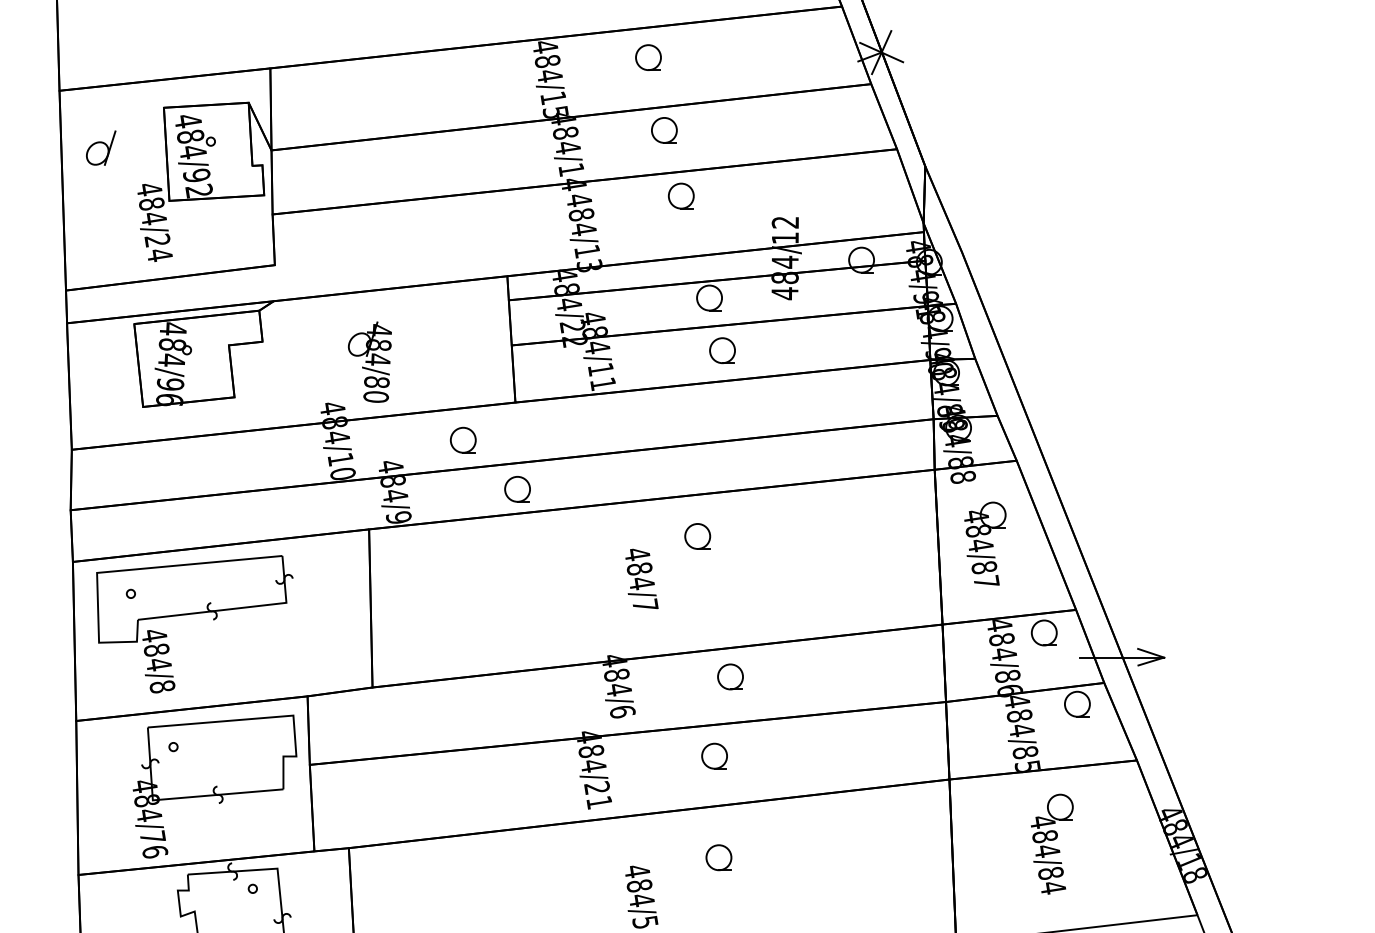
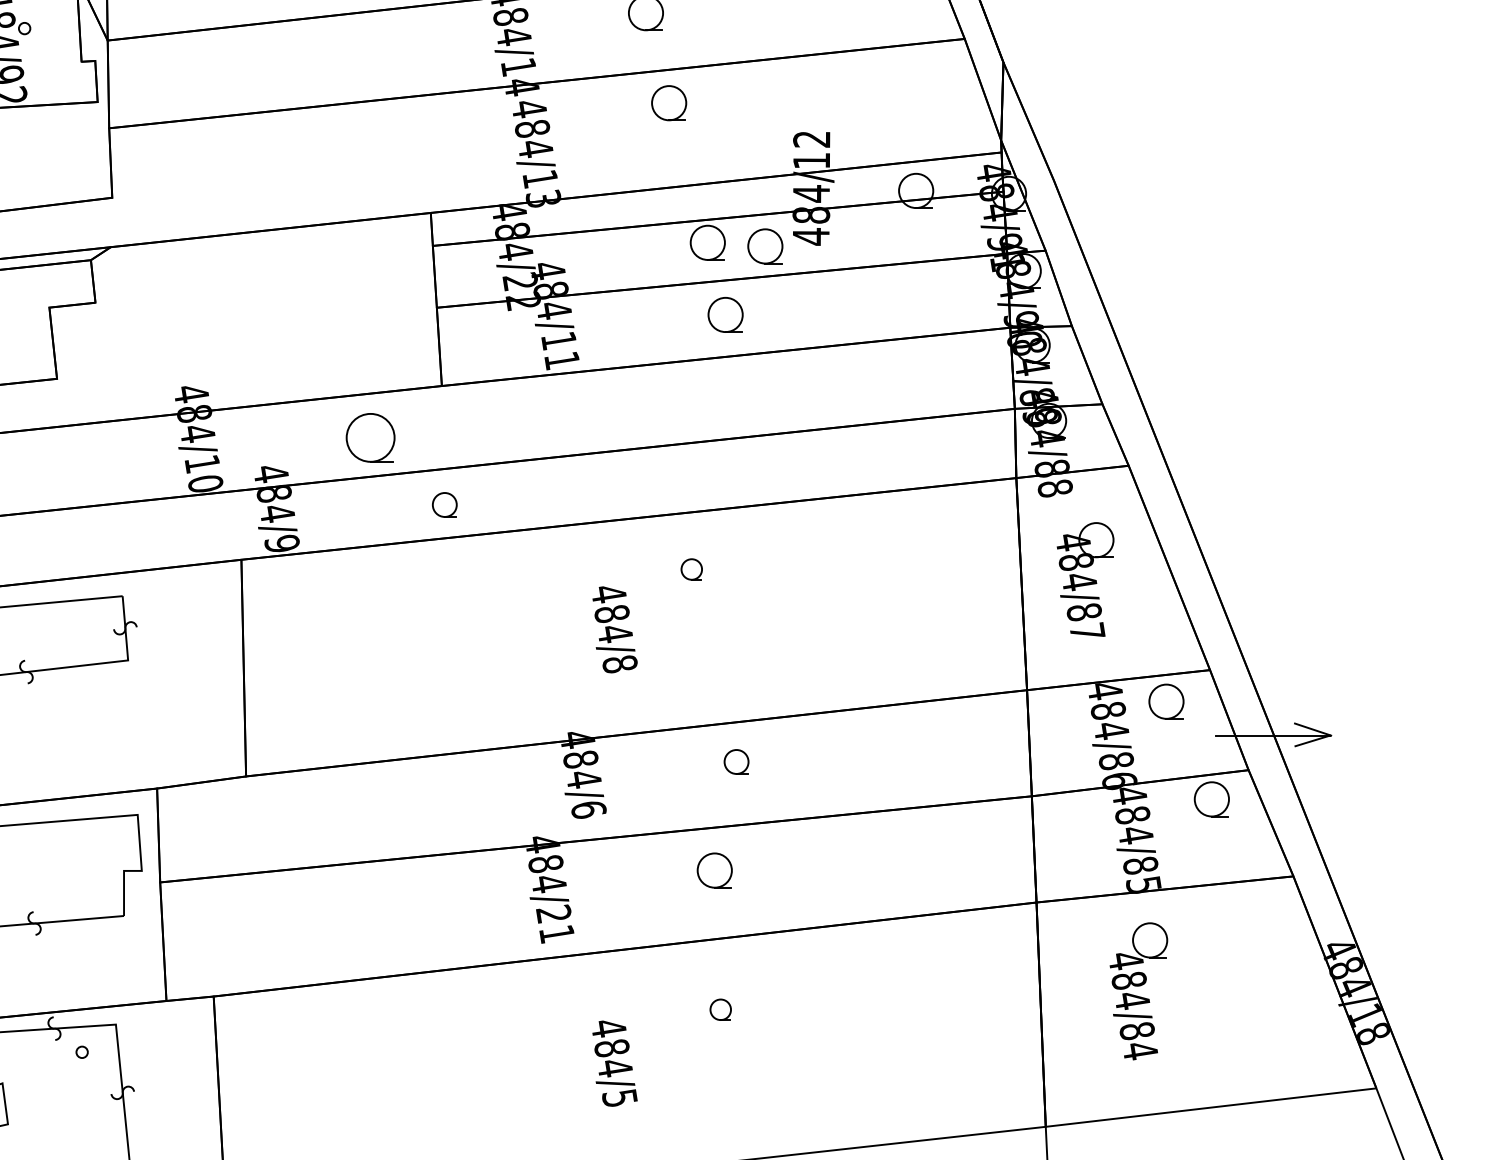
part: (751, 300) -> (765, 246), added
part: (369, 361) -> (241, 329), removed
part: (462, 439) -> (369, 436), size x1.4
part: (517, 489) -> (444, 505), size x0.7
part: (697, 536) -> (691, 569), size x0.6
text: (645, 605) -> (620, 664), 484/7 -> 484/8
part: (730, 676) -> (736, 761), size x0.7
part: (1052, 843) -> (1139, 990), moved
part: (718, 857) -> (720, 1009), size x0.6

